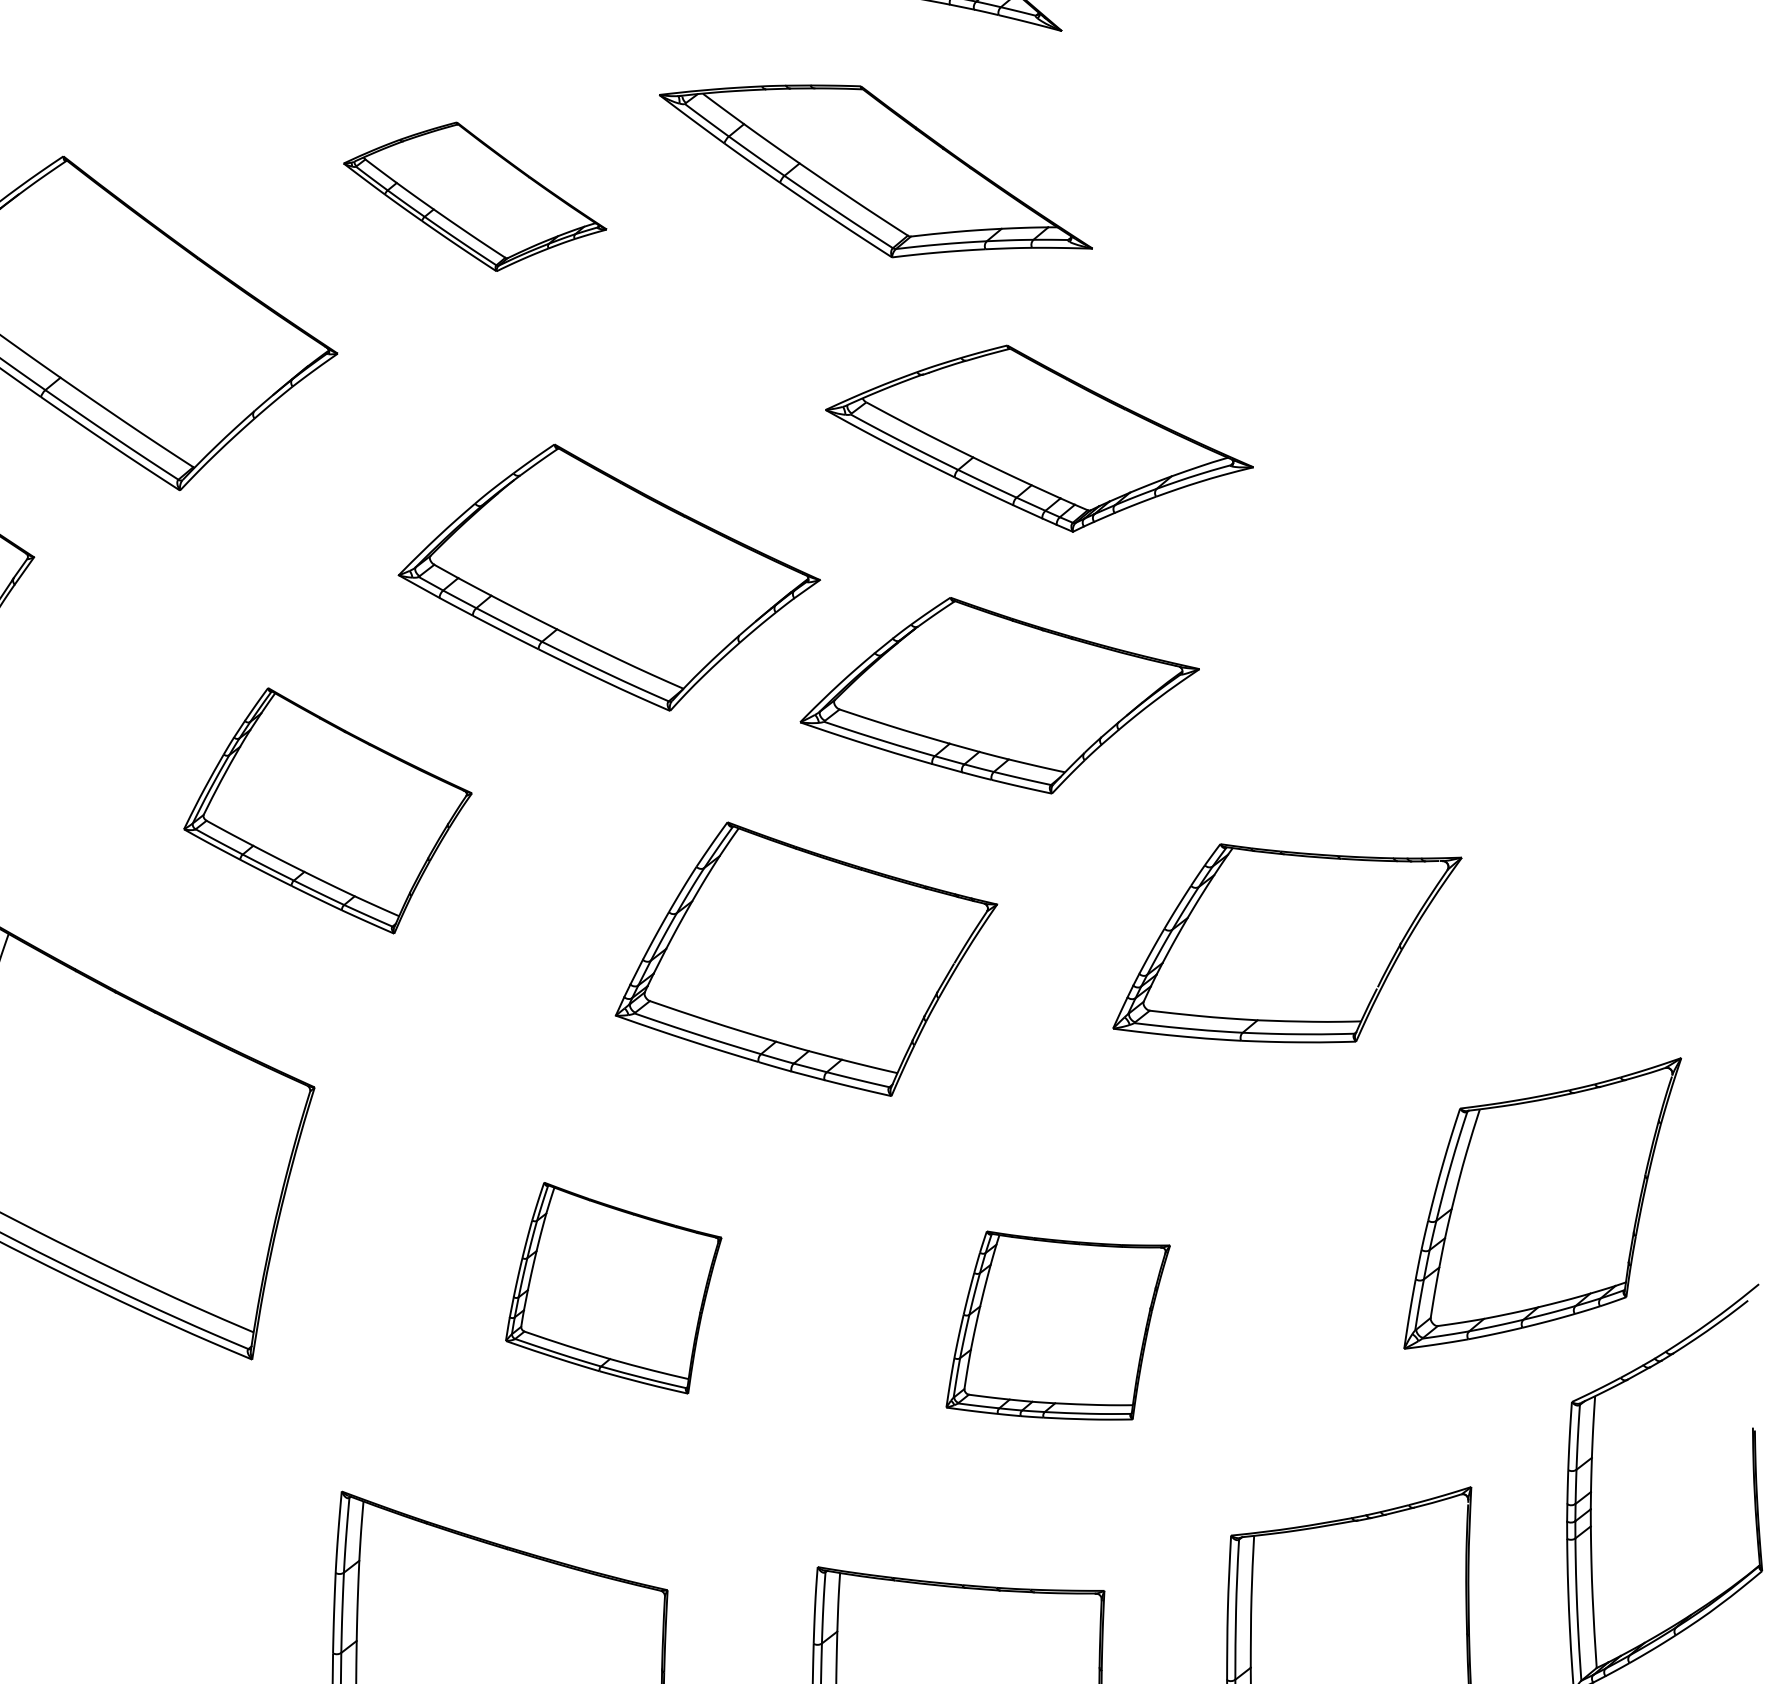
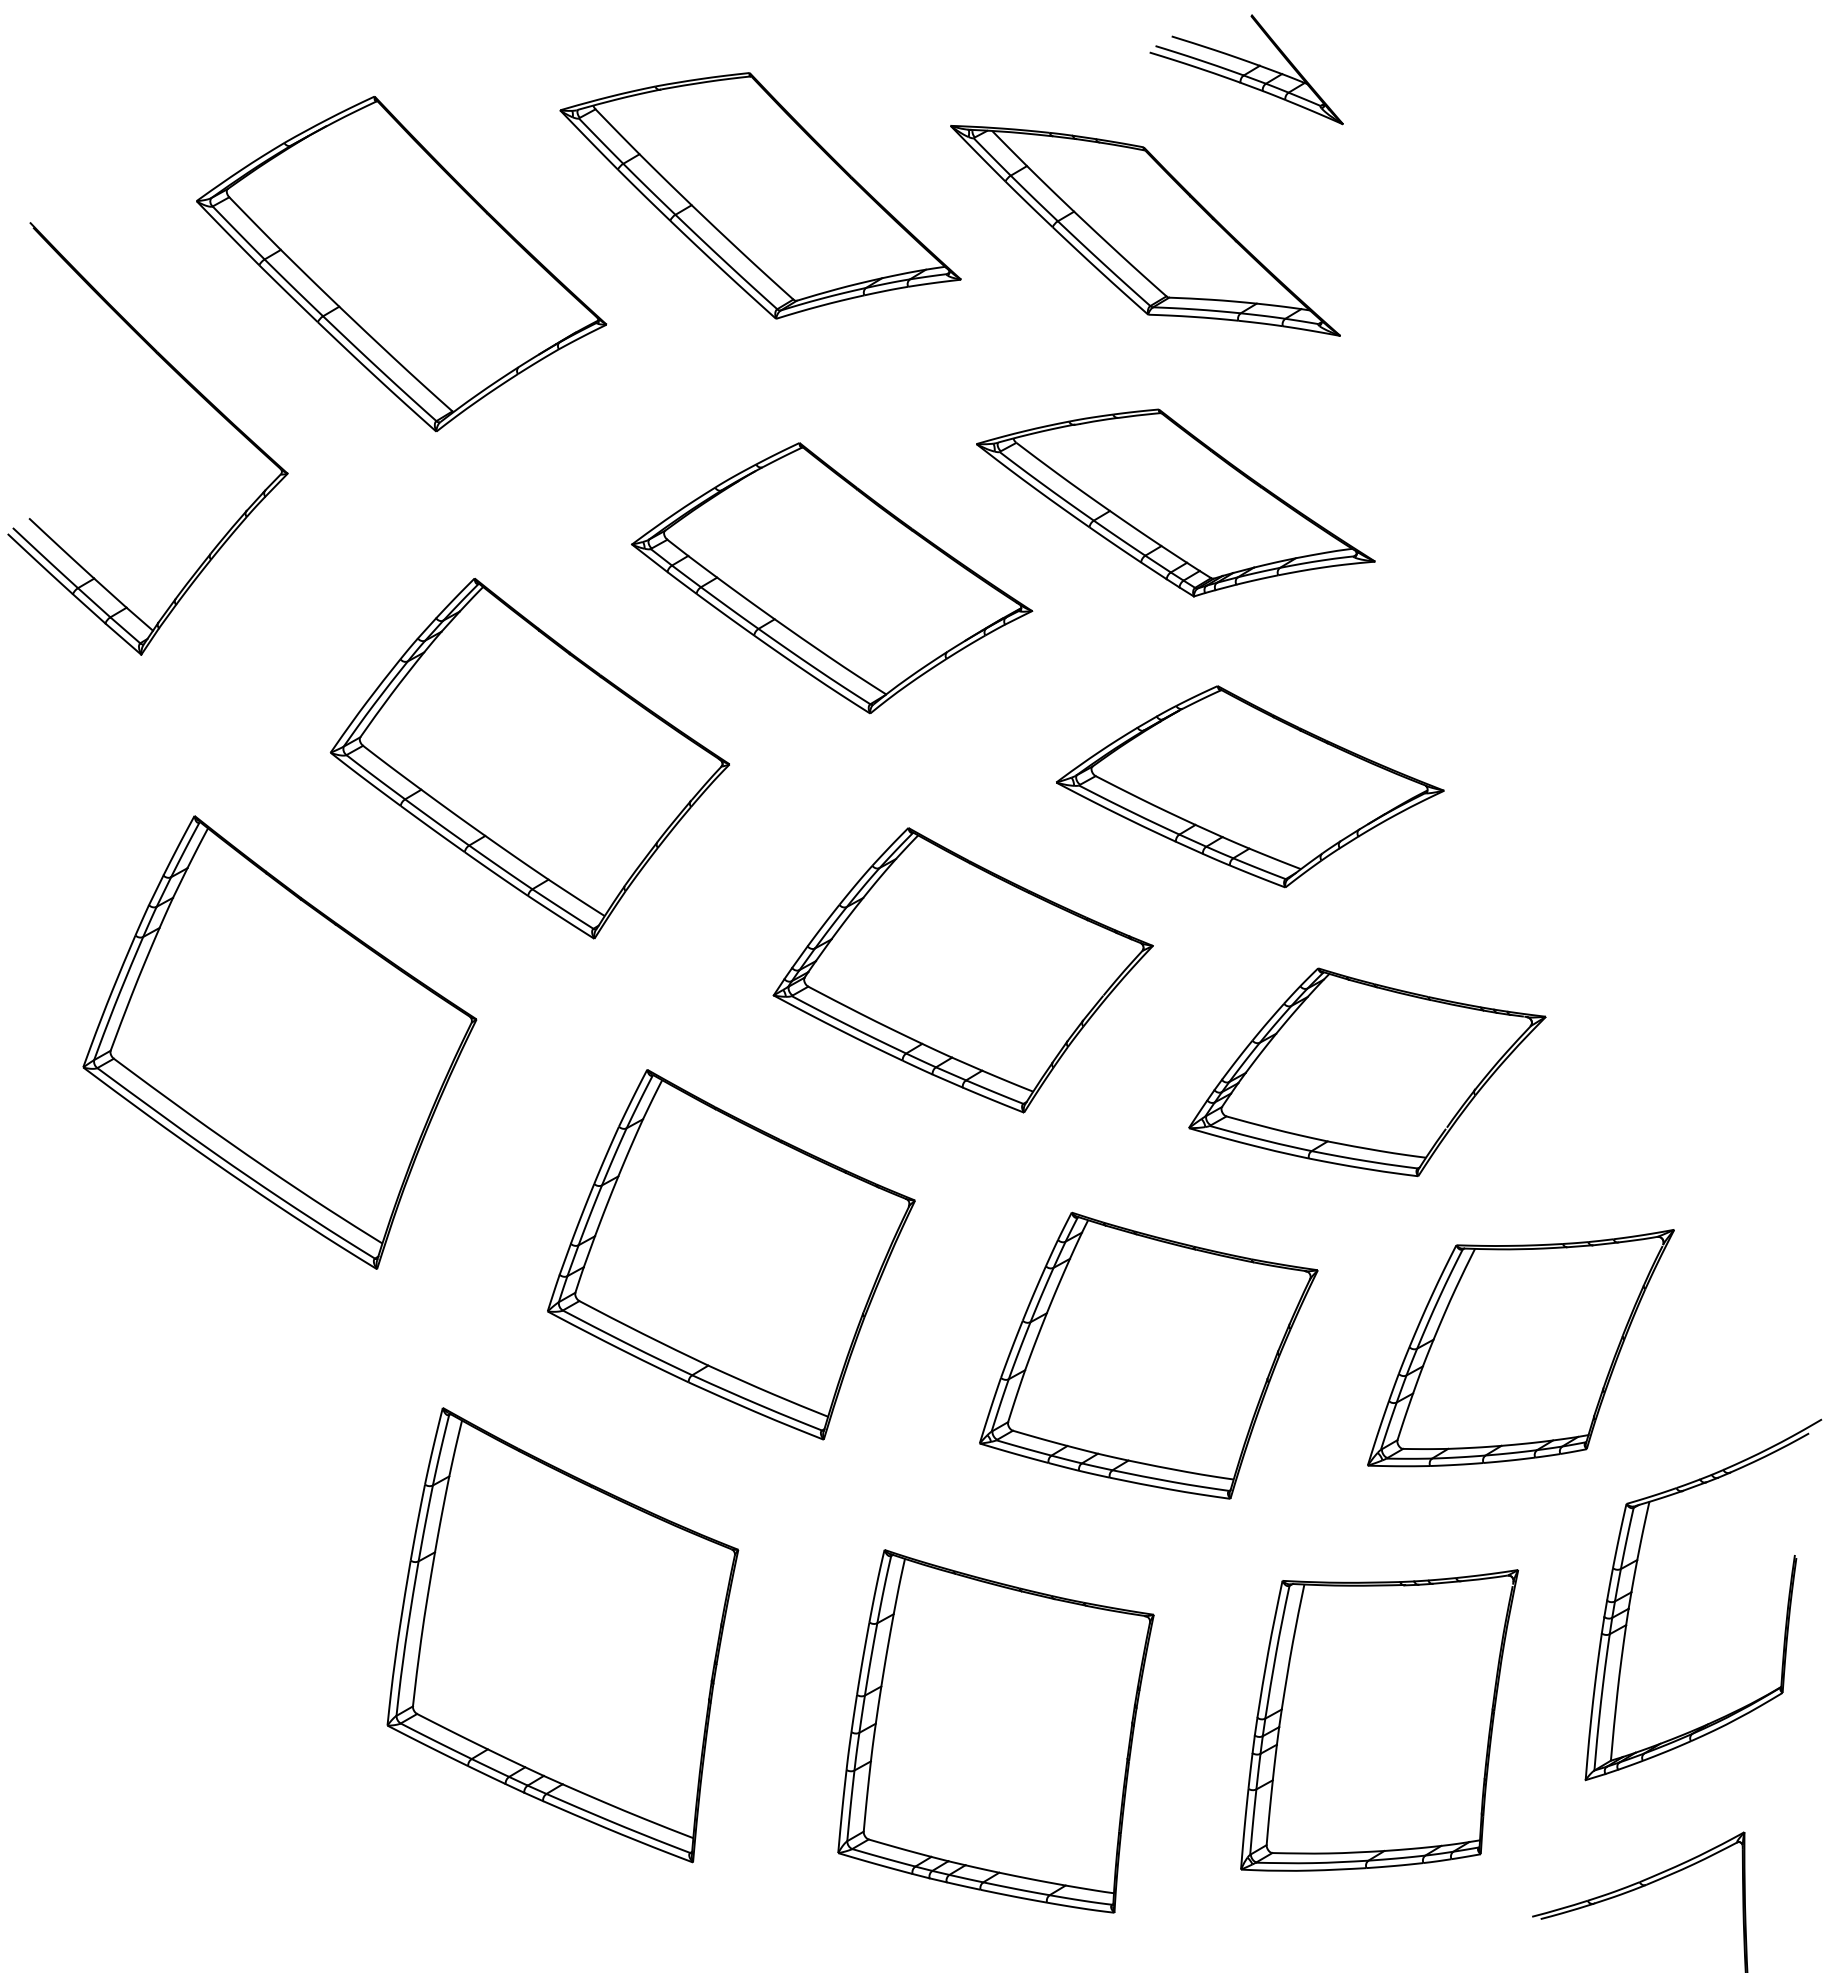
part: (475, 196) -> (760, 195), size x1.67
part: (1039, 438) -> (1175, 502), moved
part: (1000, 695) -> (1250, 786), moved
part: (327, 811) -> (529, 758), size x1.43
part: (1287, 943) -> (1367, 1072), moved
part: (1542, 1204) -> (1520, 1348), moved
part: (613, 1288) -> (731, 1254), size x1.67
part: (1057, 1325) -> (1148, 1355), size x1.43

